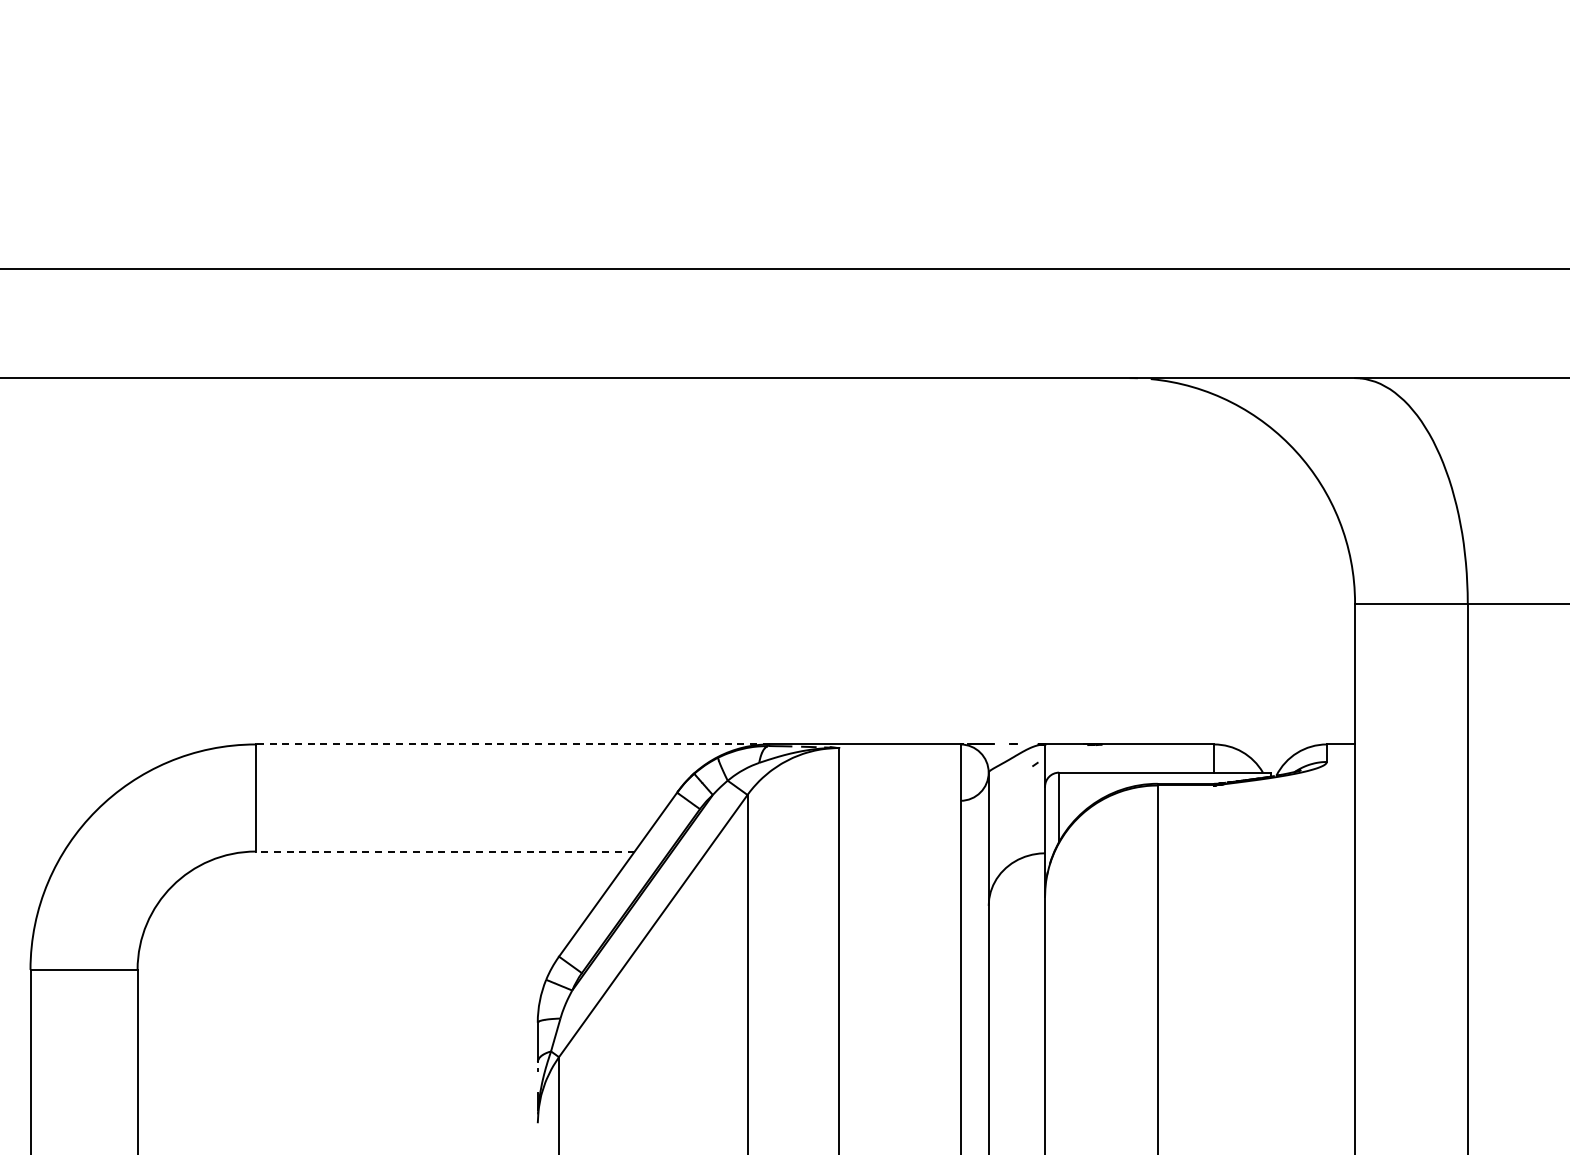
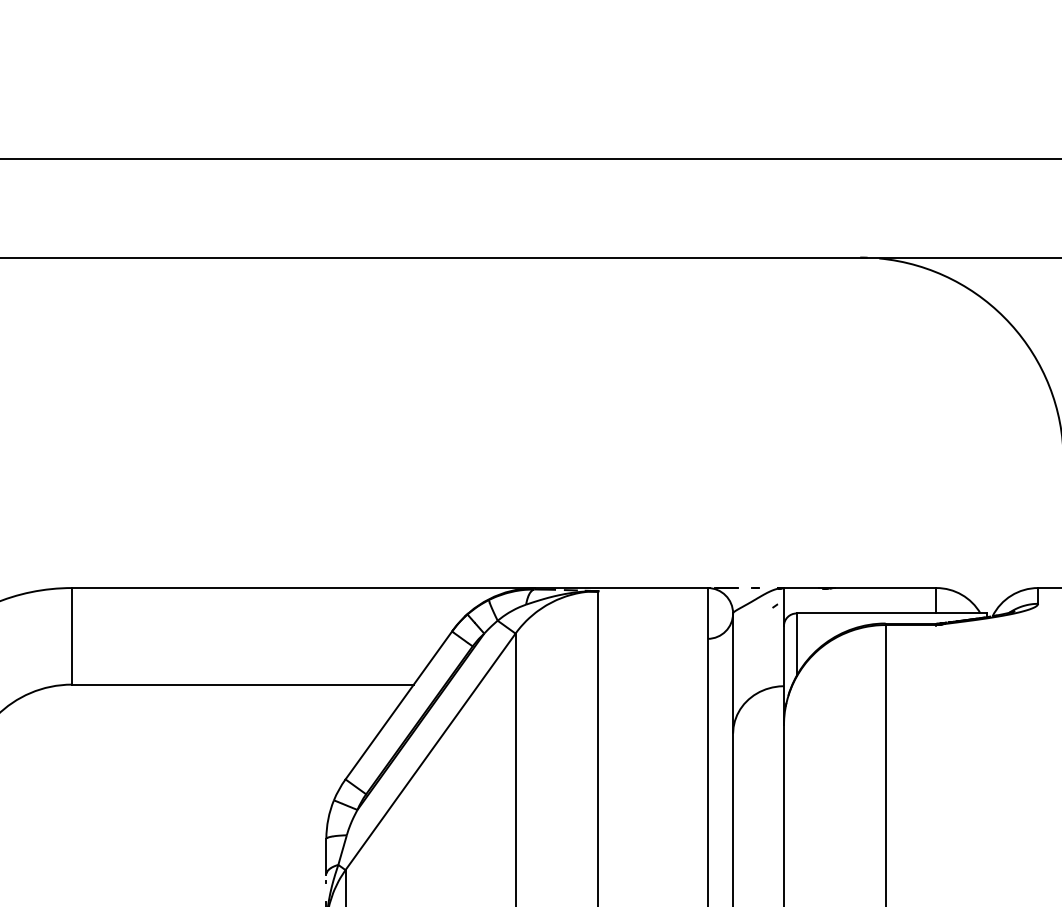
line: (512, 744) -> (303, 588), dashed -> solid
line: (444, 851) -> (242, 684), dashed -> solid

